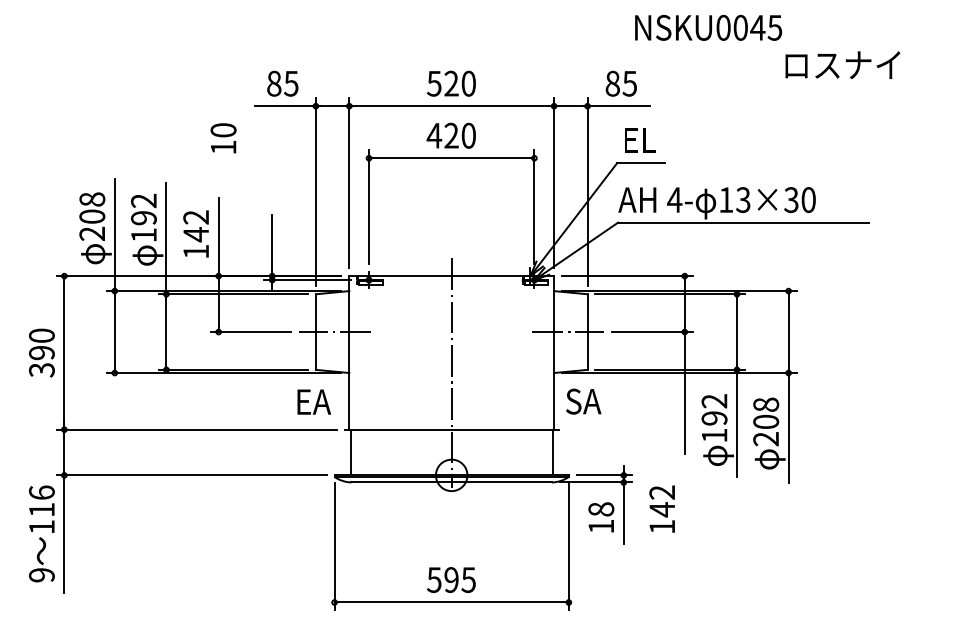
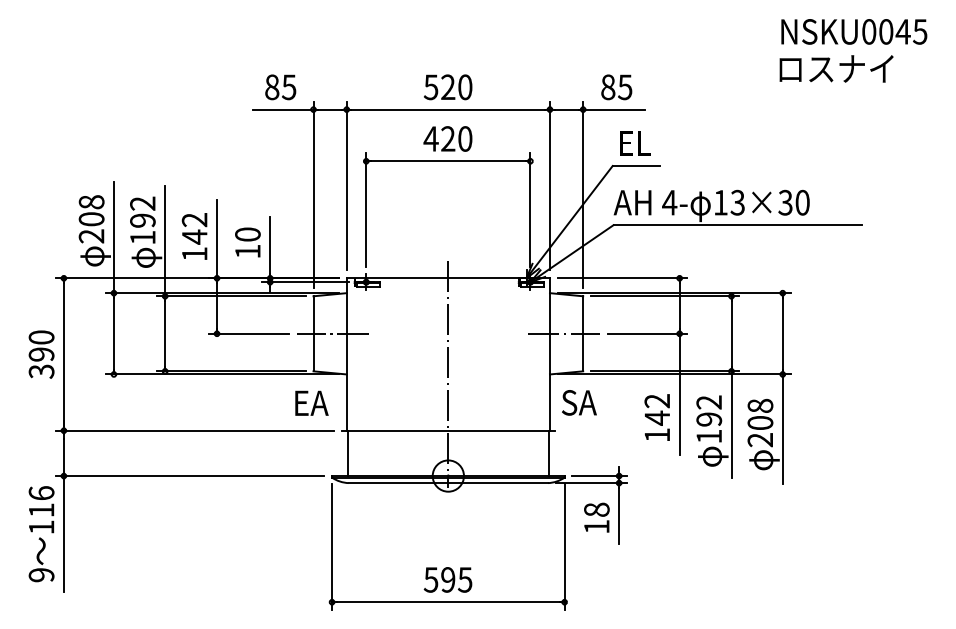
text: (708, 27) -> (854, 31), moved
text: (223, 138) -> (247, 242), moved
text: (661, 509) -> (656, 417), moved

